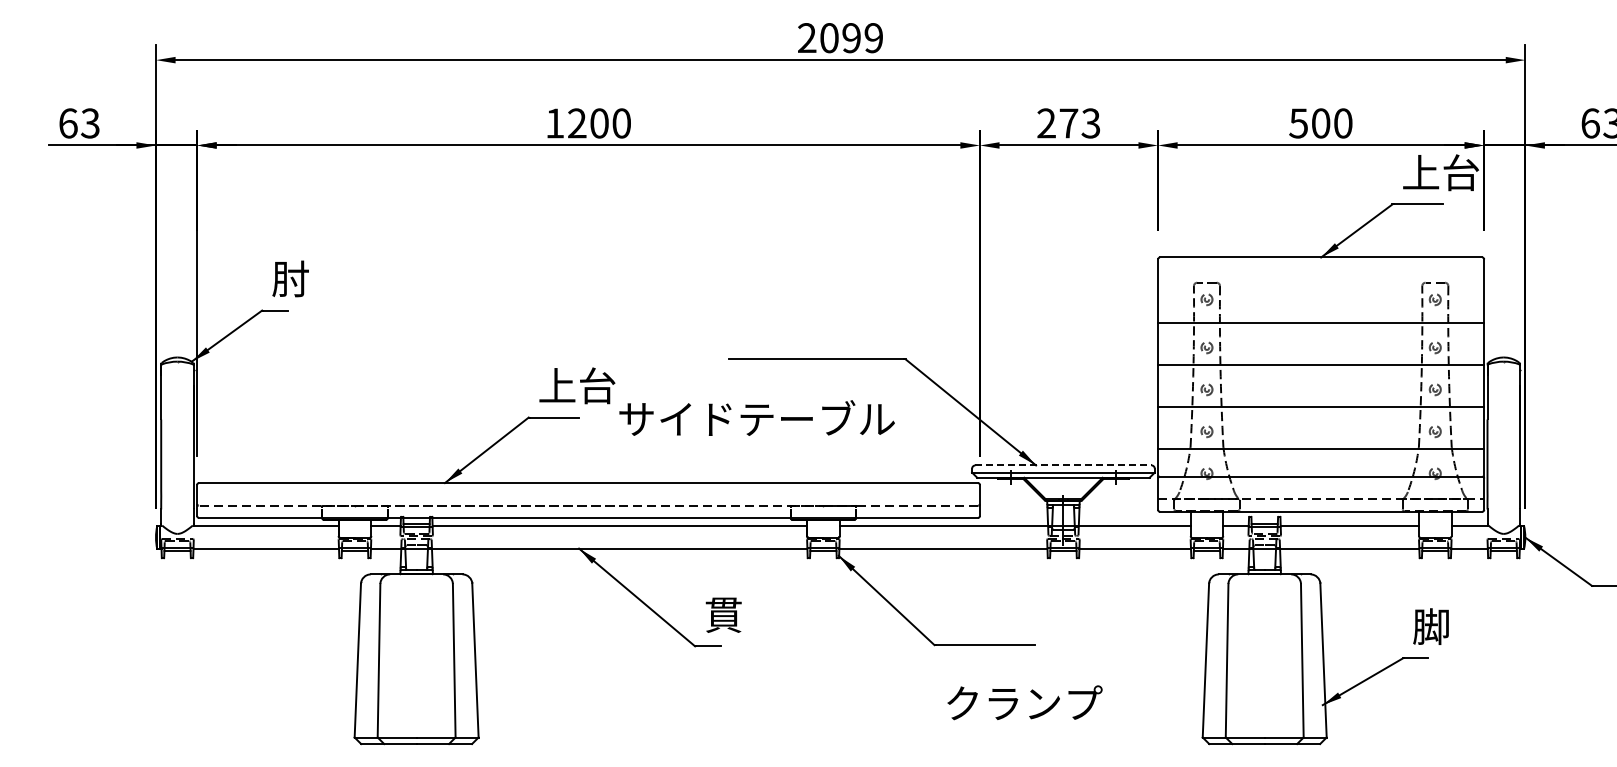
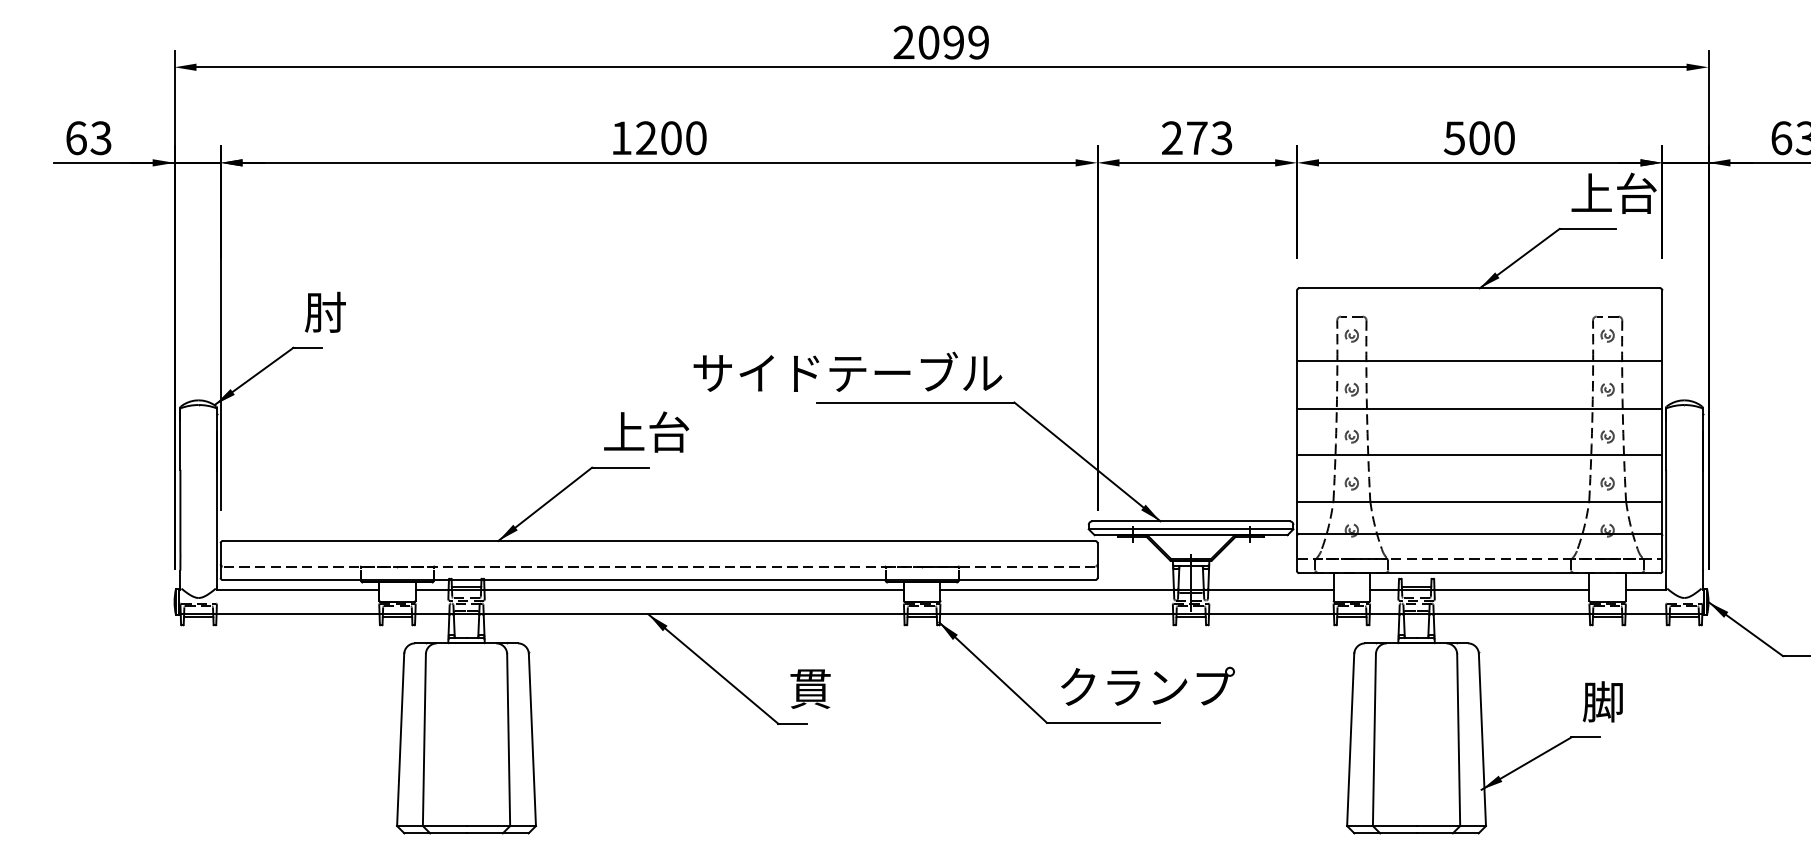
text: (756, 417) -> (847, 371), moved
line: (1063, 465) -> (1191, 521), dashed -> solid
text: (1024, 702) -> (1147, 686), moved

